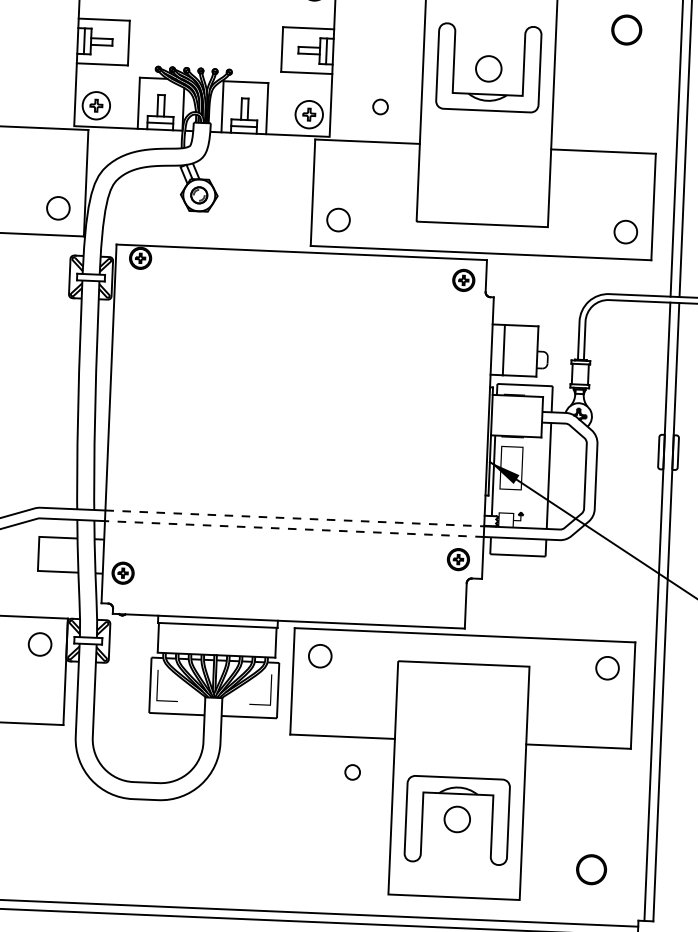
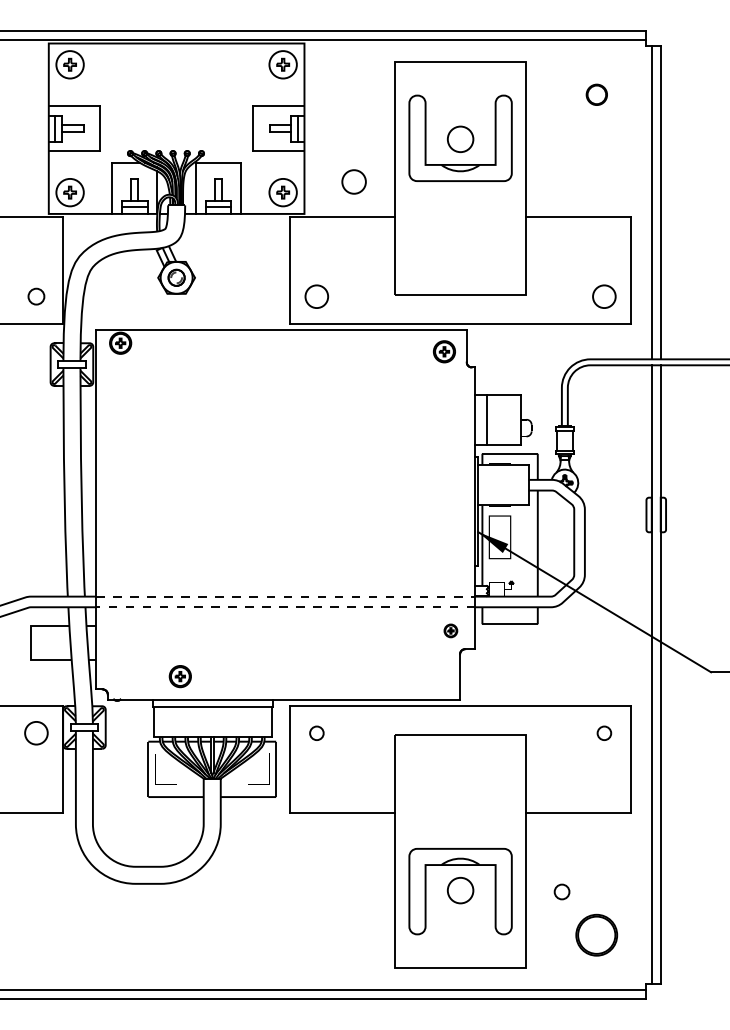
circle: (626, 29) -> (596, 94), size x0.7
circle: (380, 106) -> (353, 181), size x1.6
circle: (58, 208) -> (36, 296), size x0.7
part: (458, 559) -> (450, 630), size x0.6
part: (122, 573) -> (179, 676), moved
circle: (319, 656) -> (316, 733), size x0.6
circle: (607, 668) -> (604, 733), size x0.6
circle: (352, 771) -> (561, 891), moved
circle: (591, 869) -> (596, 934), size x1.4

